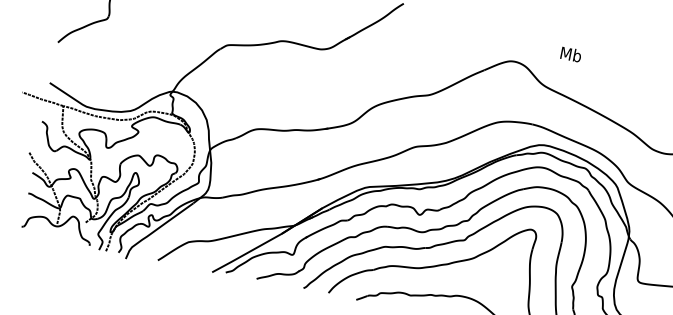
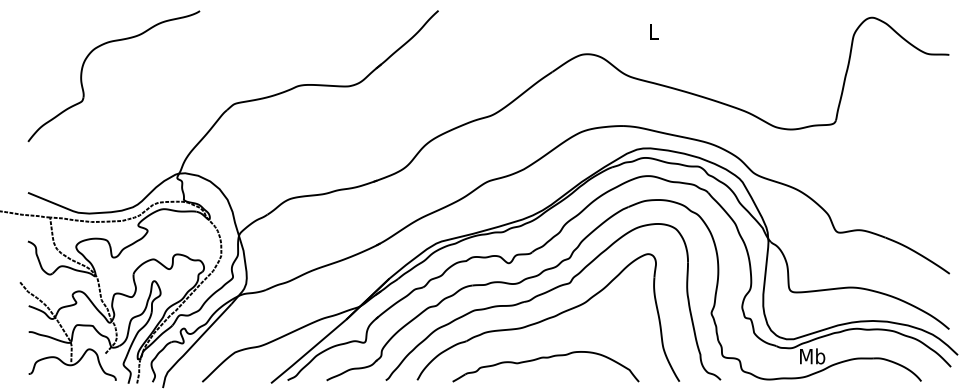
text: (570, 54) -> (653, 31), Mb -> L

